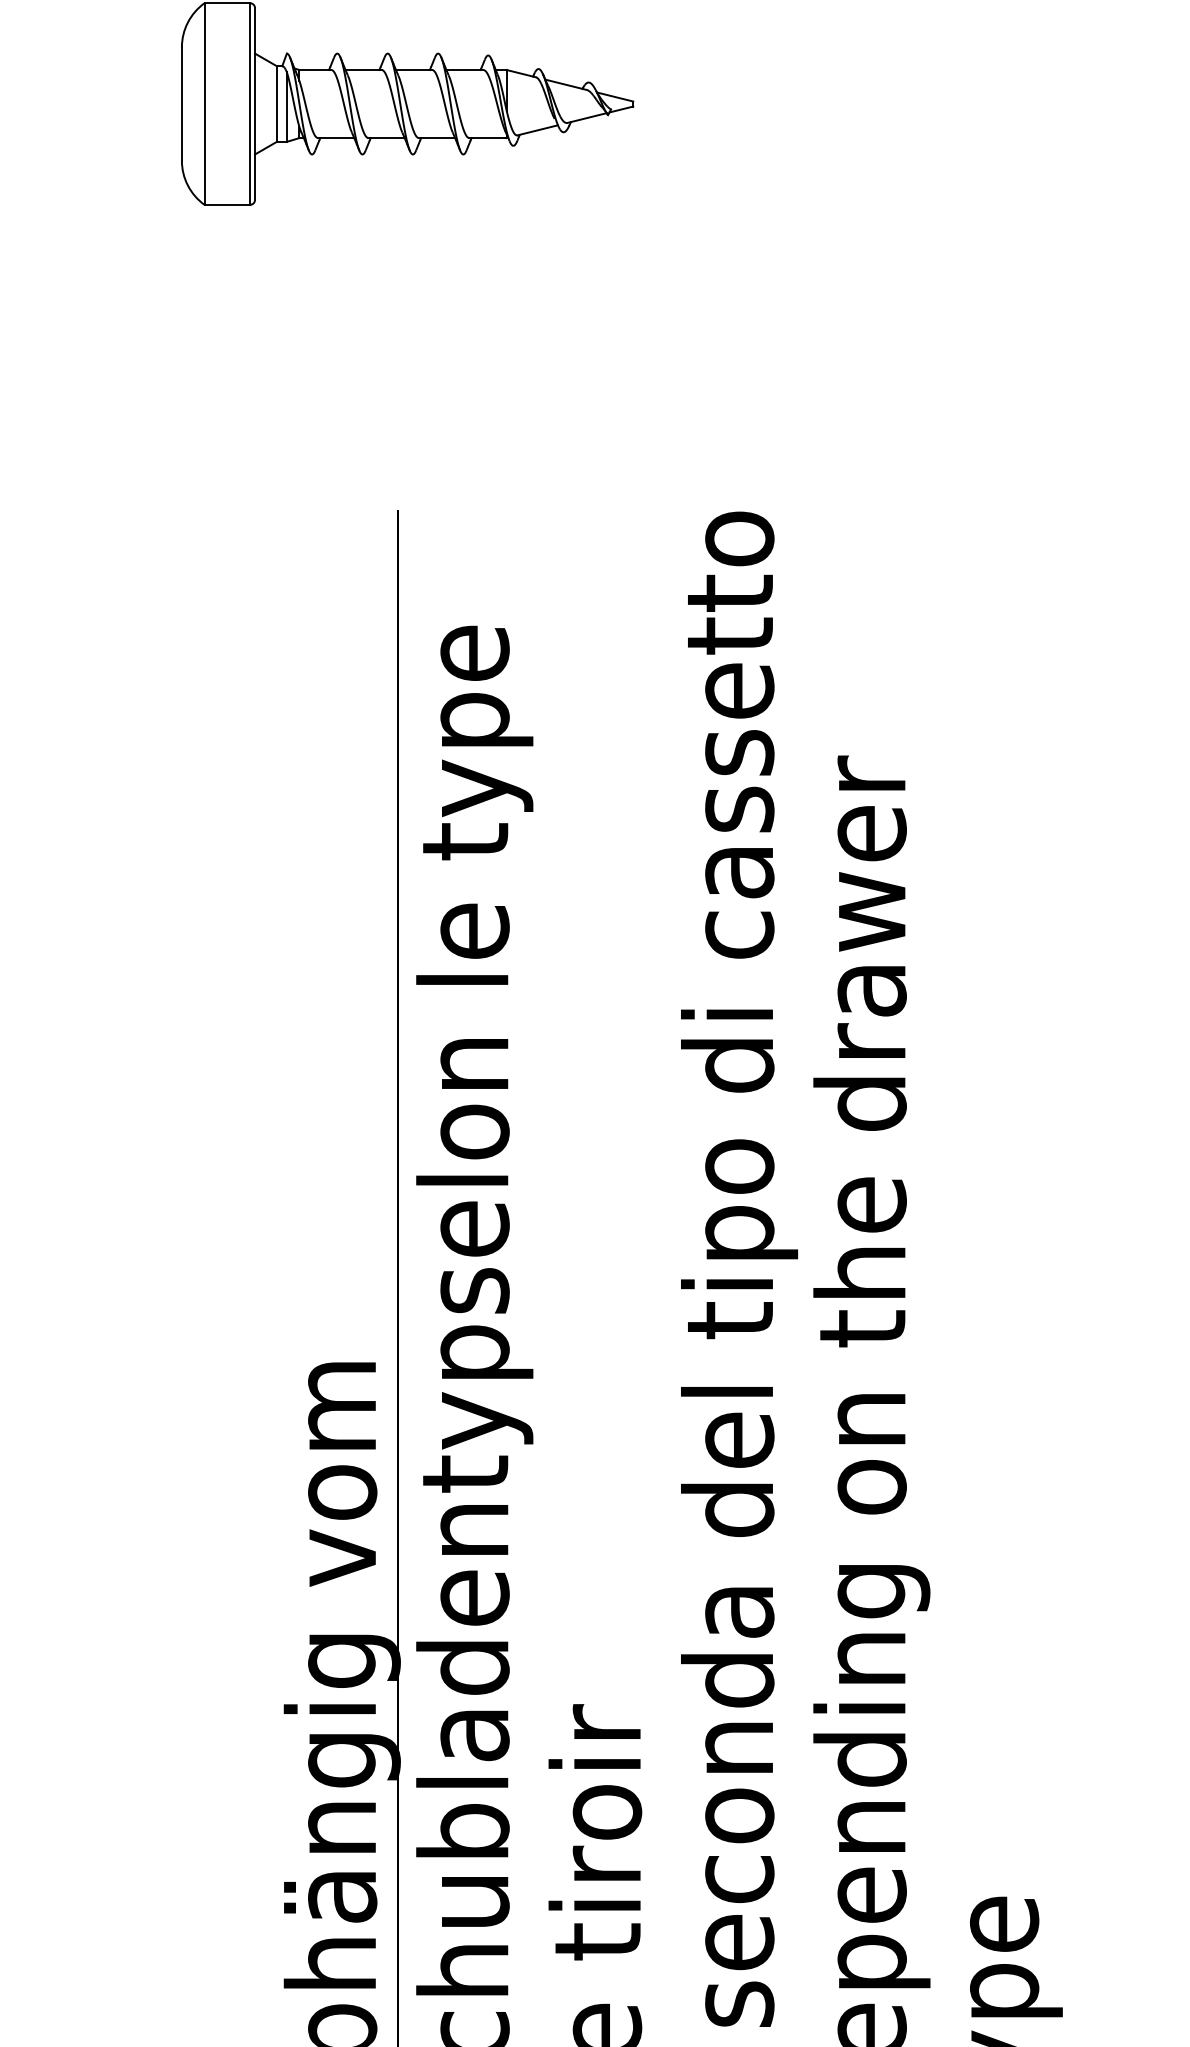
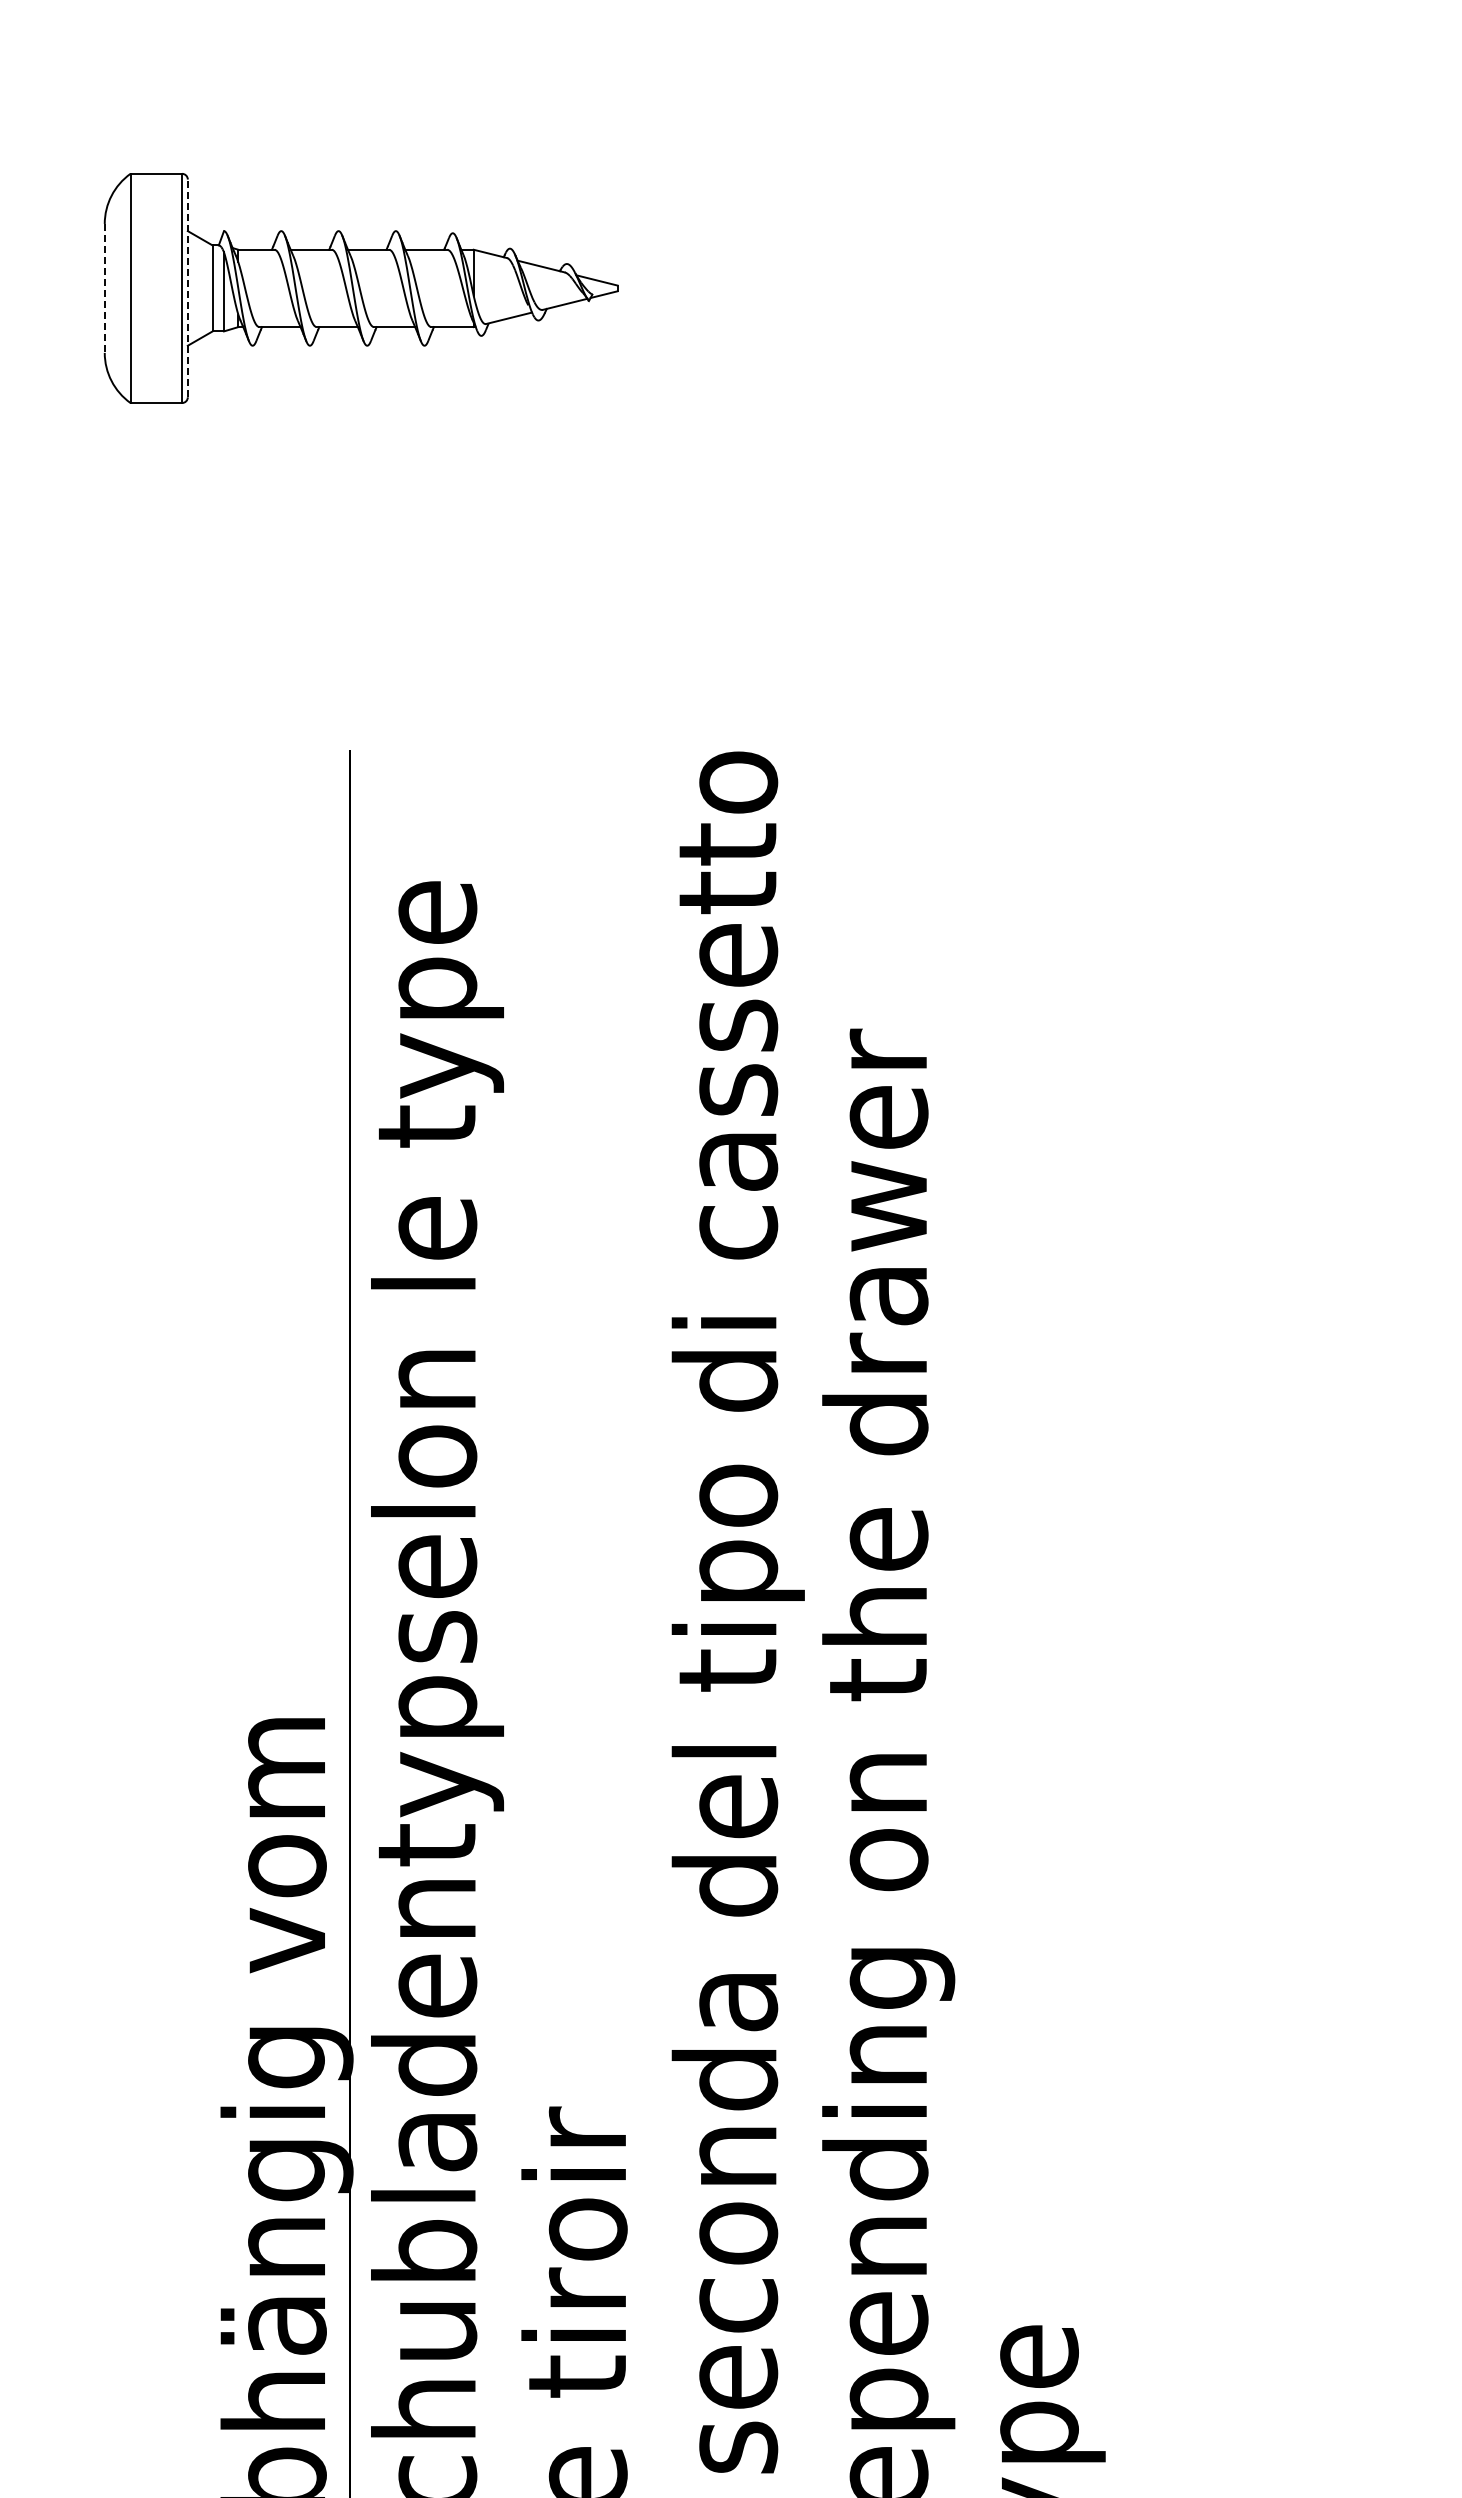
line: (181, 104) -> (104, 288), solid -> dashed
line: (254, 104) -> (187, 288), solid -> dashed

